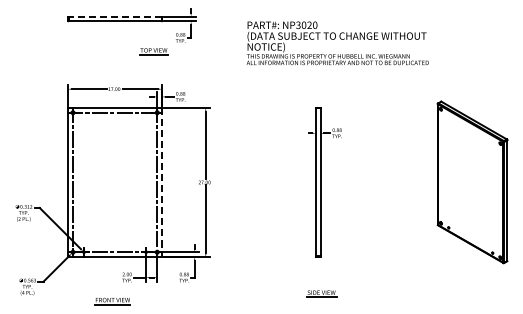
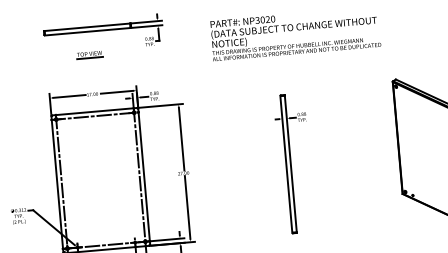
line: (114, 16) -> (86, 27), dashed -> solid
part: (153, 51) -> (89, 54), moved
line: (162, 182) -> (144, 176), dashed -> solid

